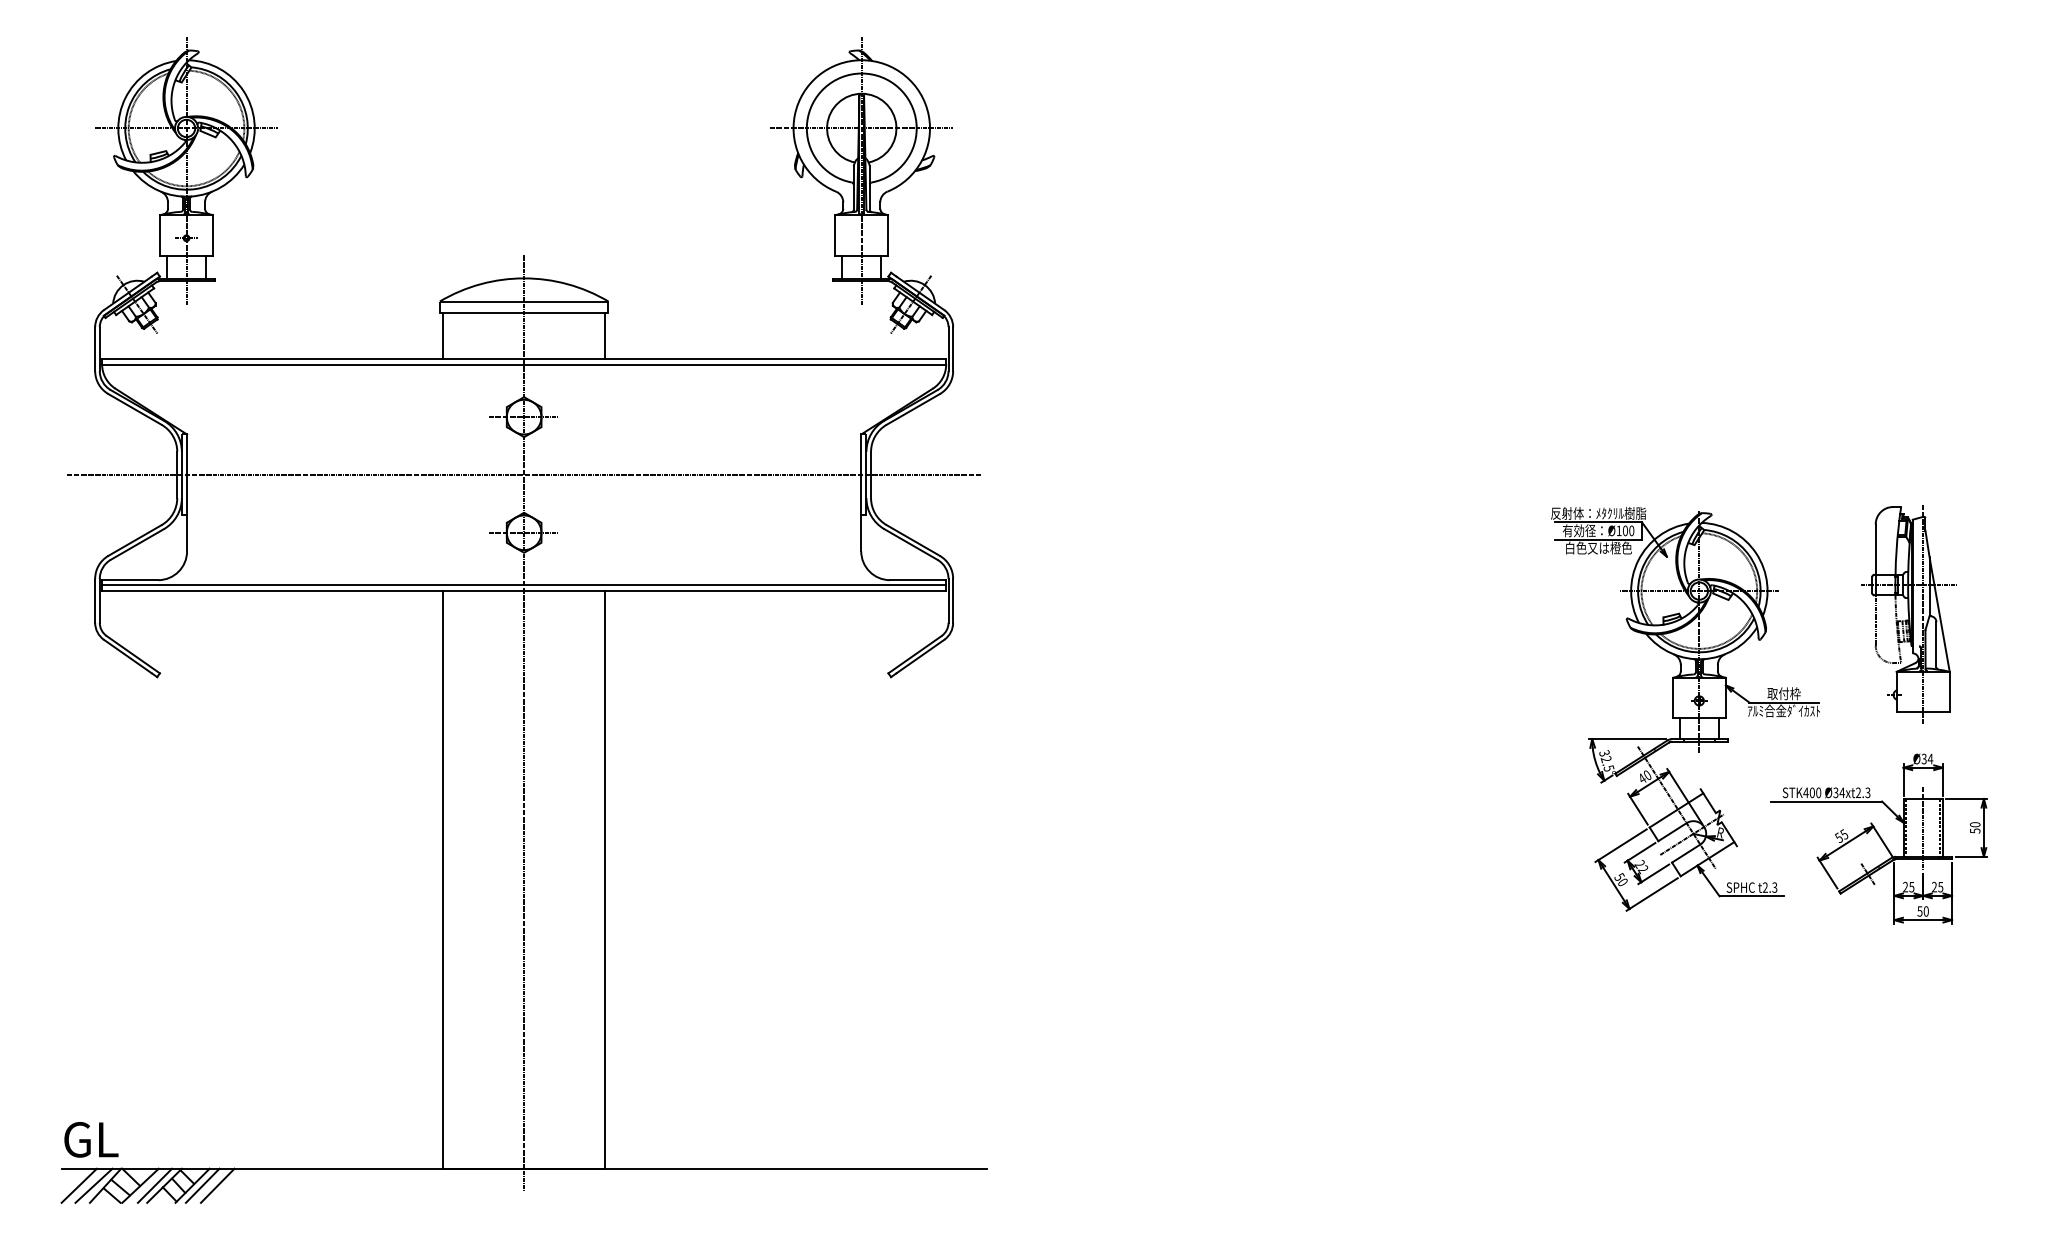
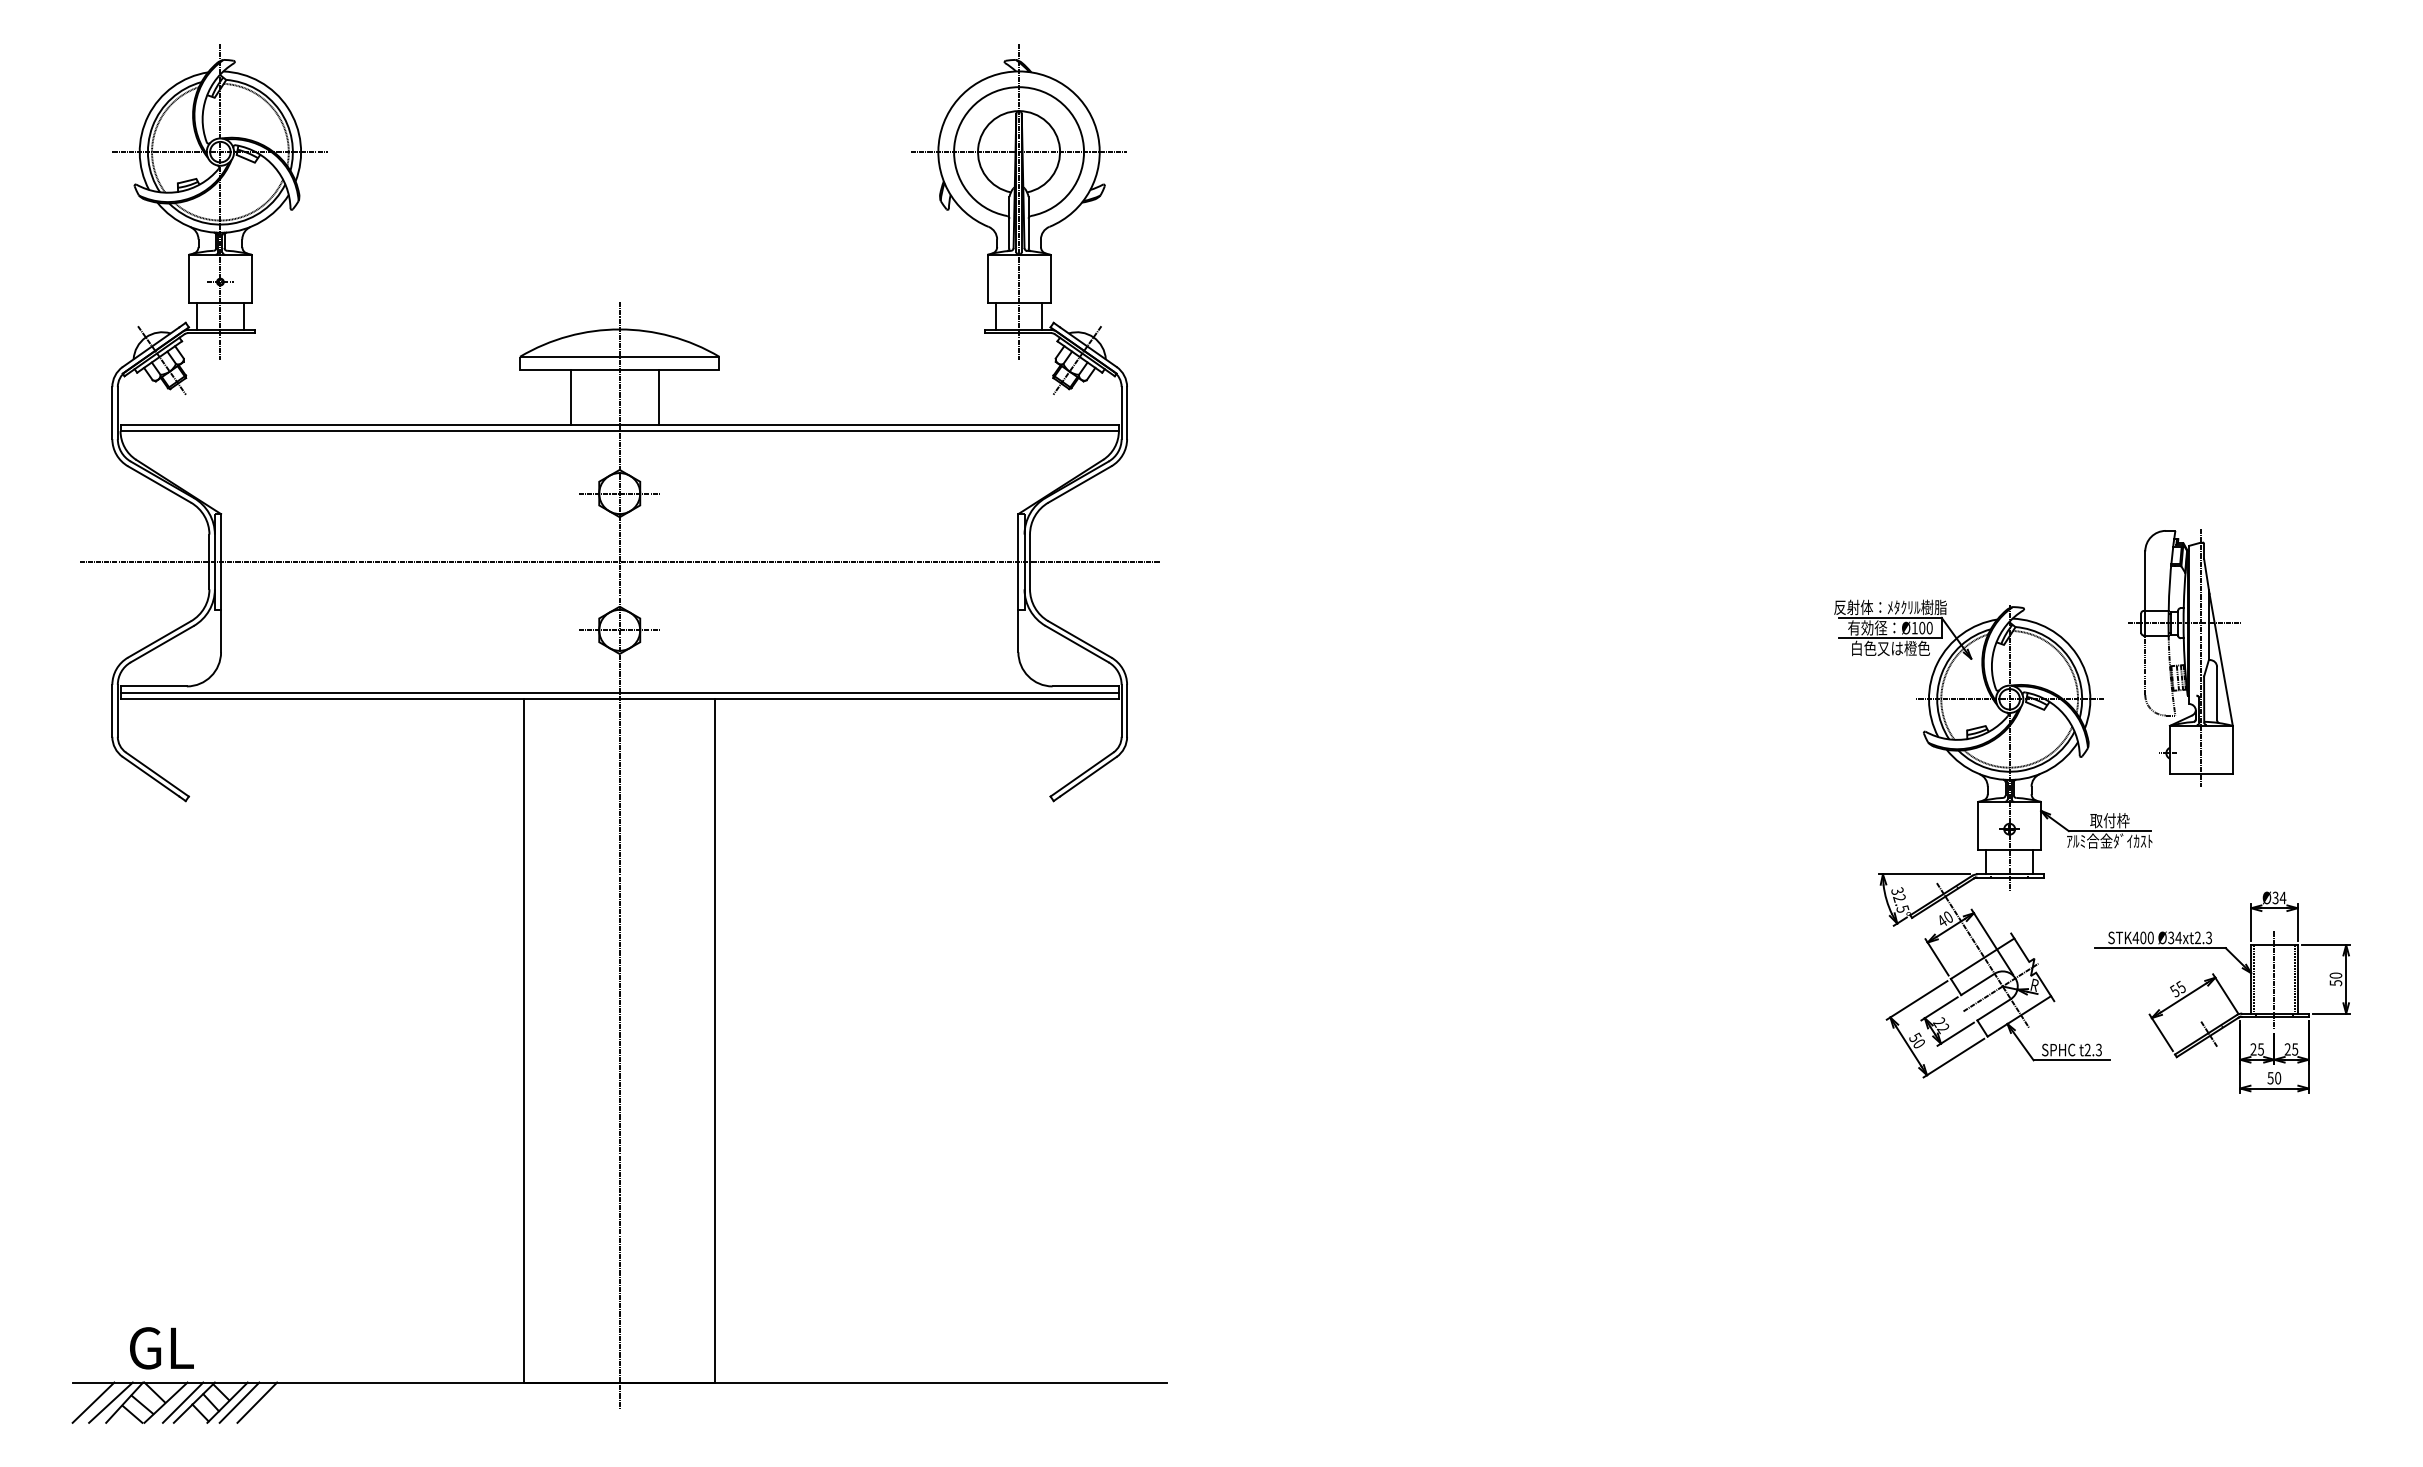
line: (443, 335) -> (571, 397), moved
line: (605, 335) -> (659, 397), moved
part: (1908, 614) -> (2184, 657), moved
text: (91, 1139) -> (161, 1348), moved

